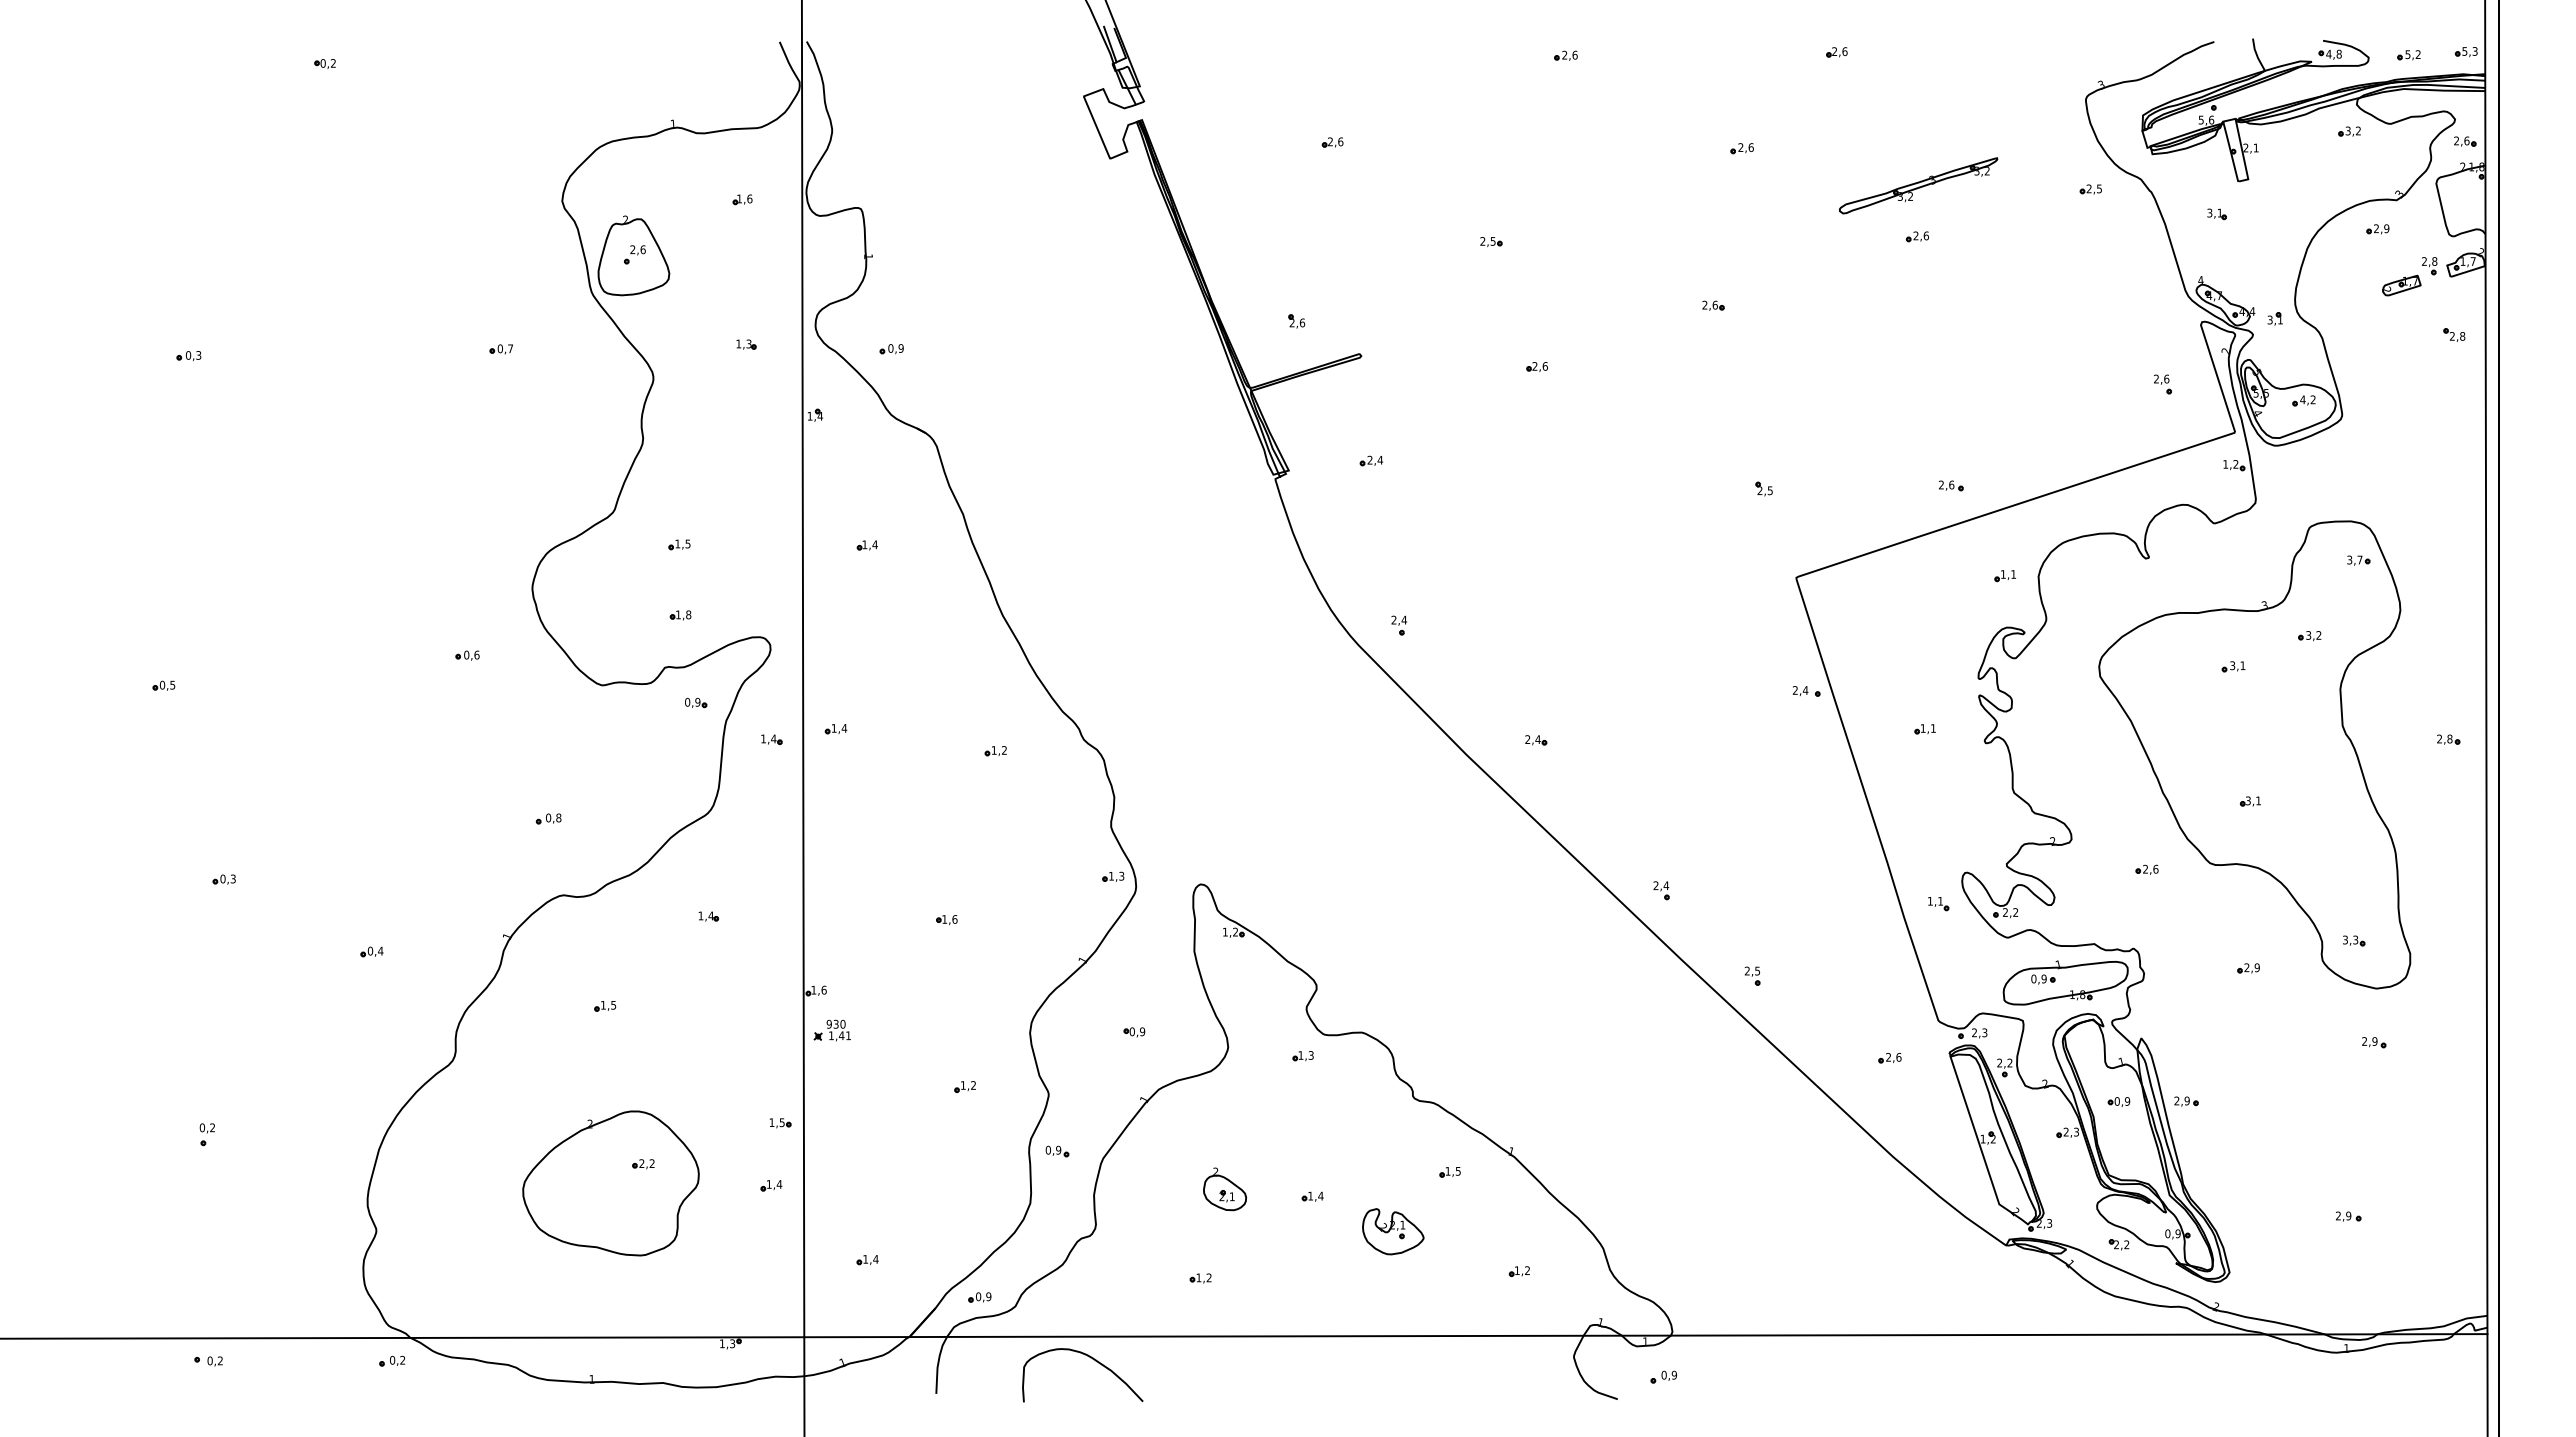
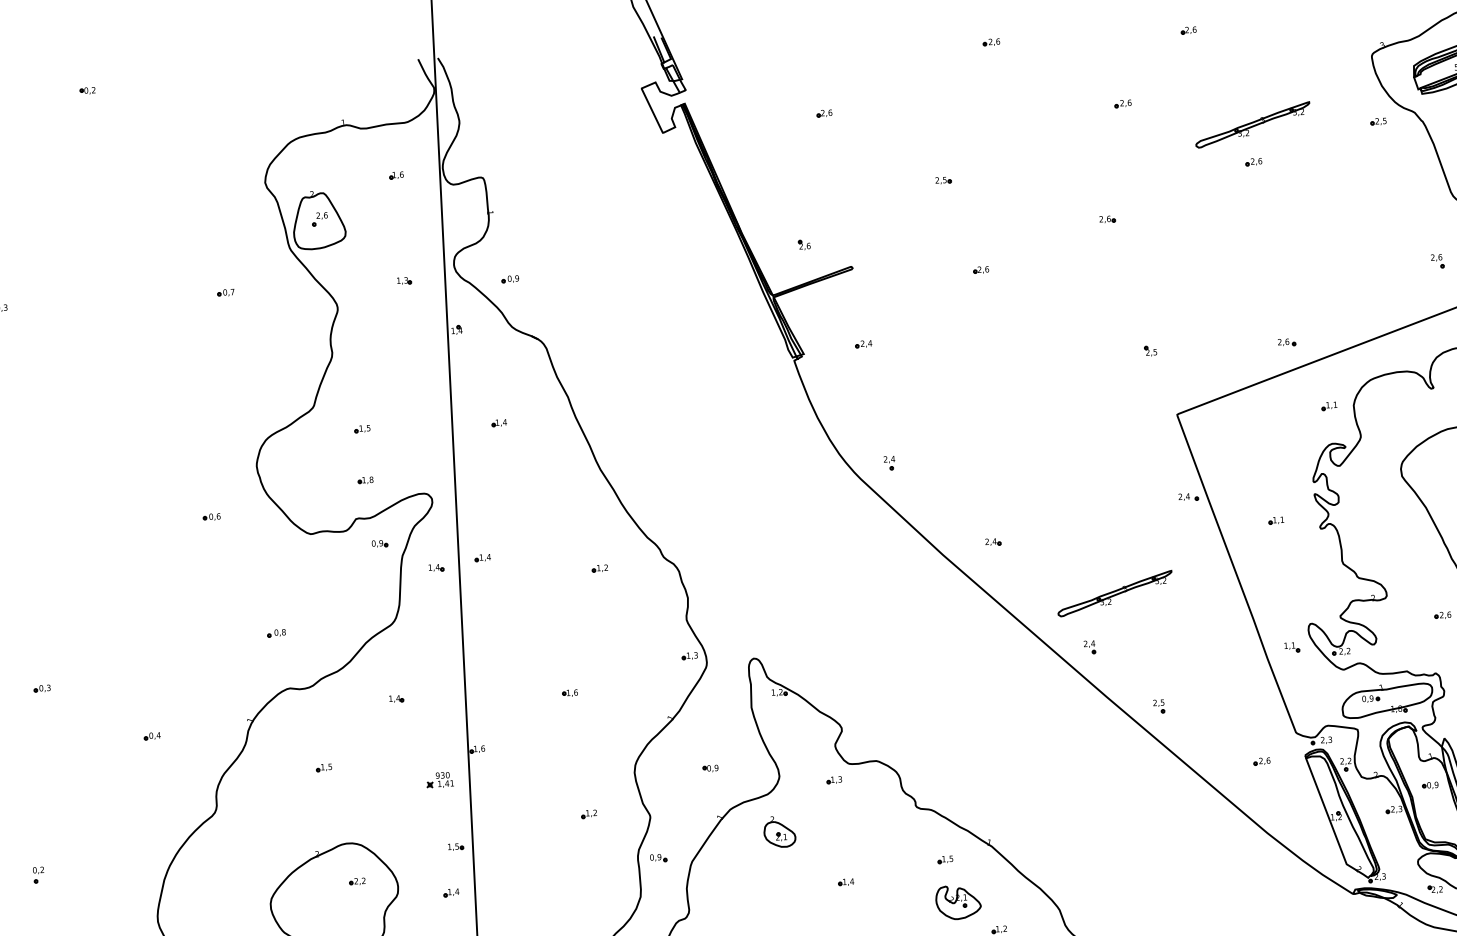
part: (1699, 818) -> (1114, 593), added
part: (831, 1030) -> (439, 780), moved
part: (1225, 1189) -> (780, 831), moved
part: (1393, 1231) -> (958, 902), moved

